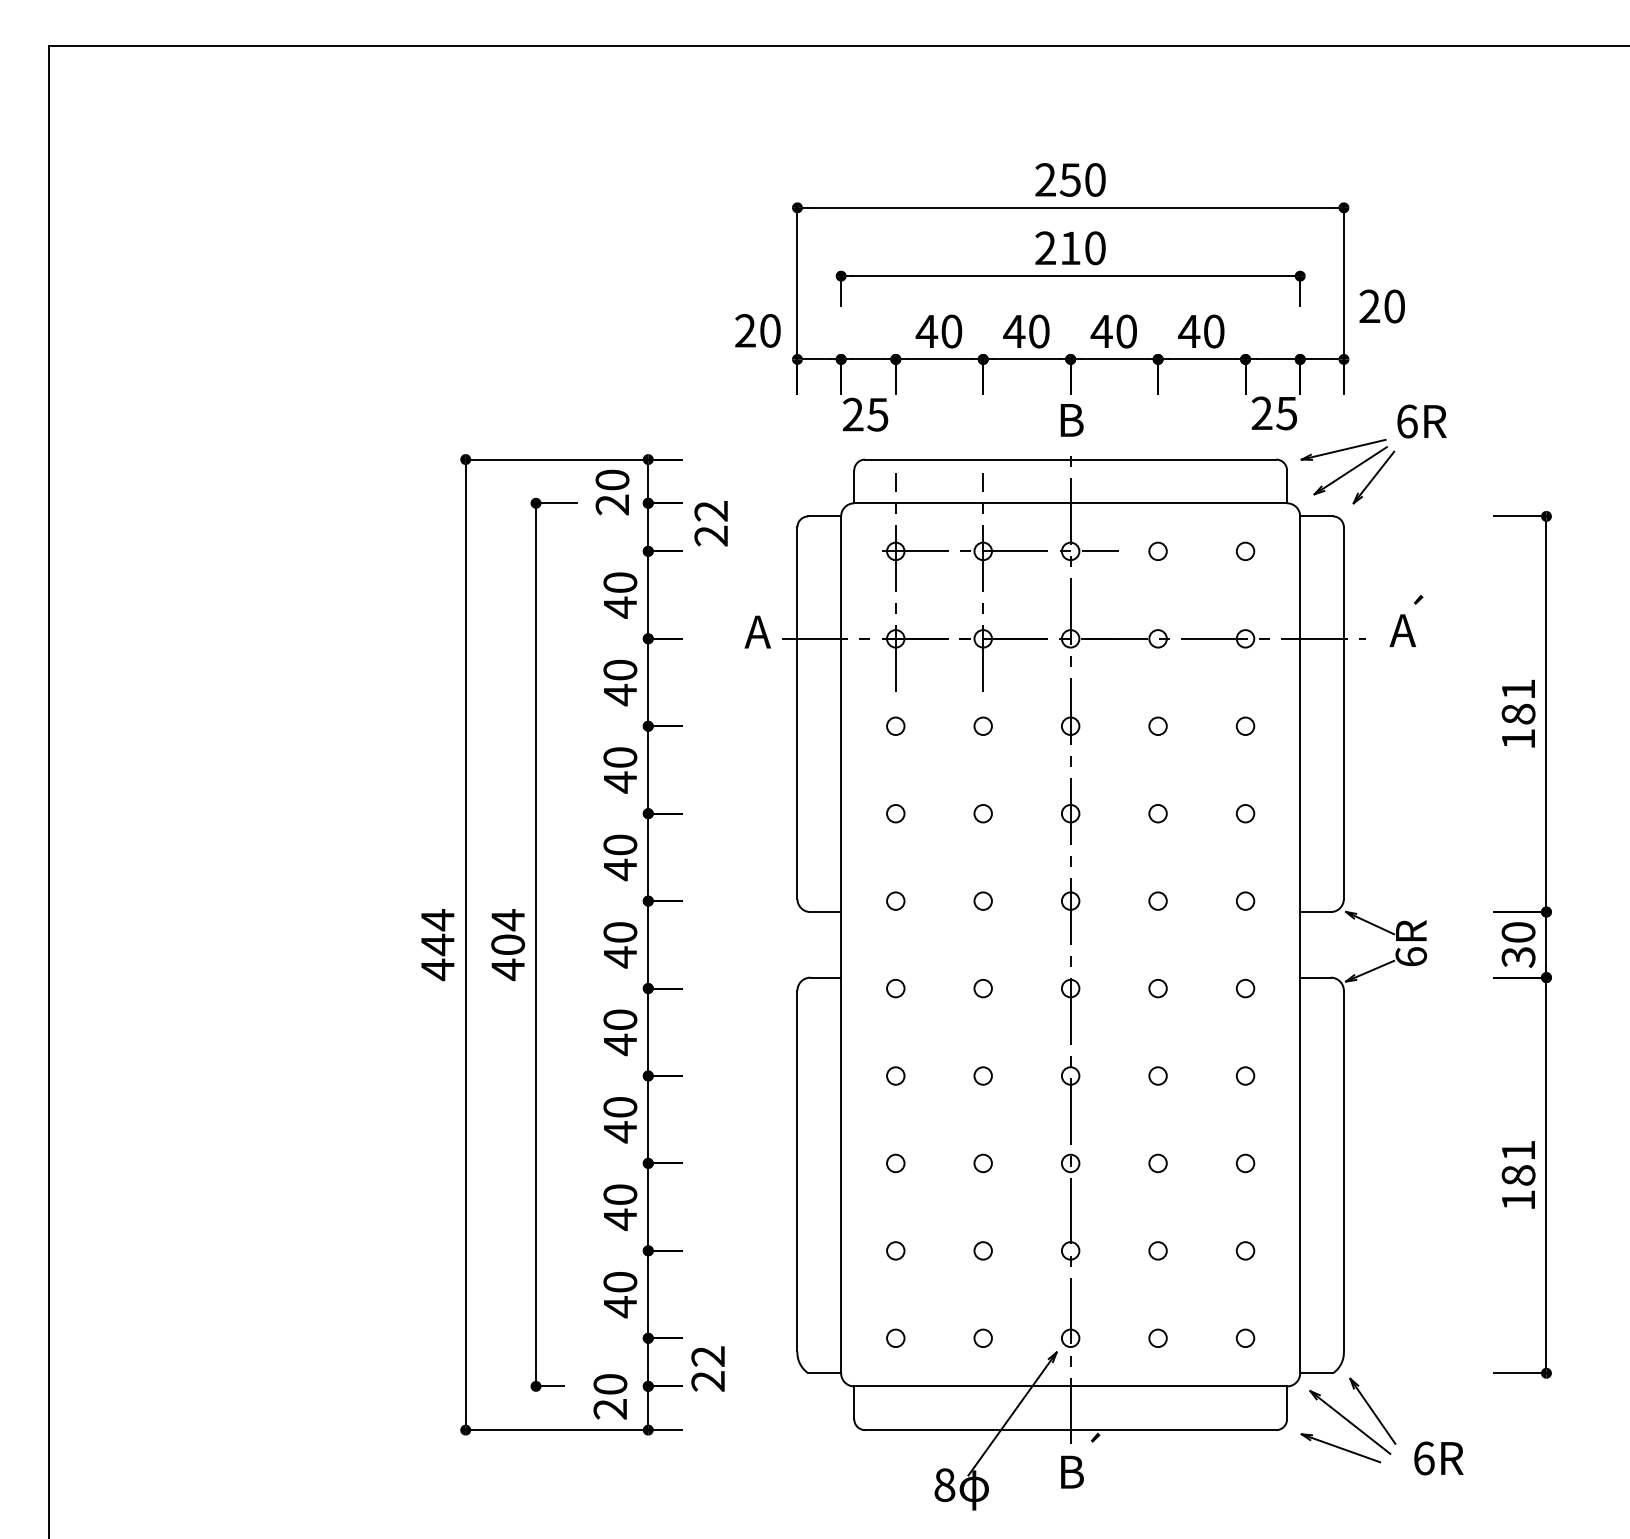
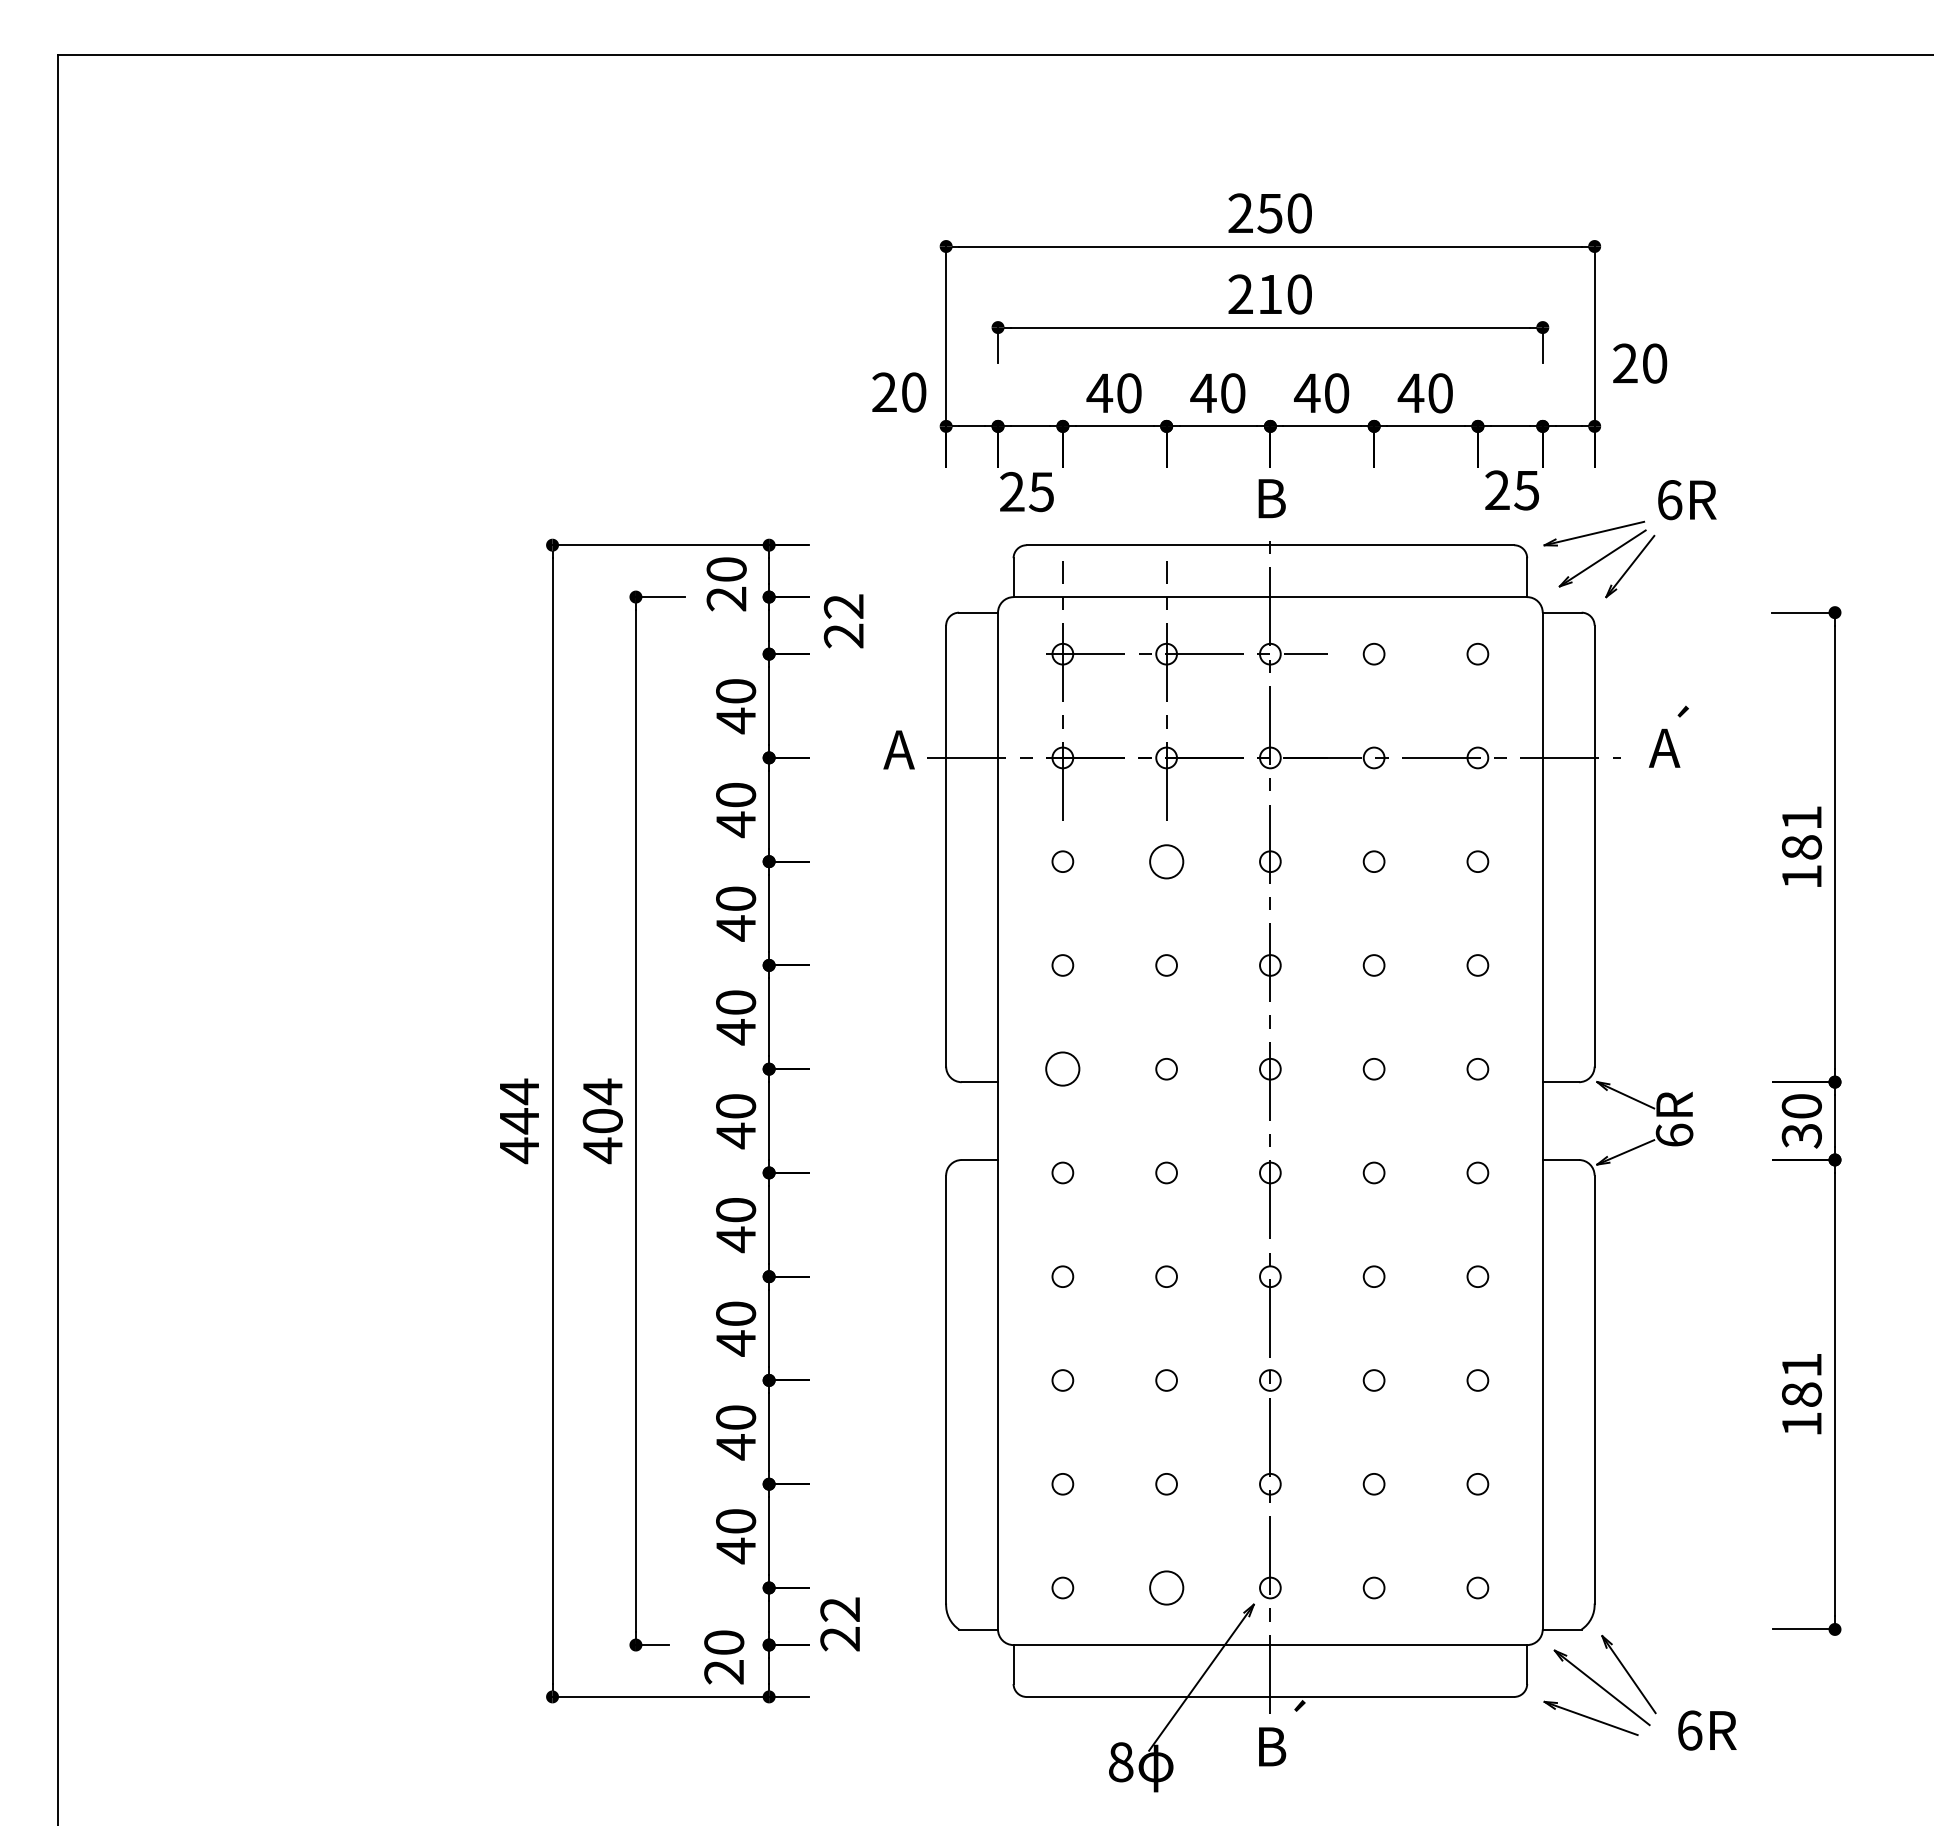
circle: (983, 726) -> (1166, 861), size x1.6
circle: (895, 901) -> (1062, 1069), size x1.6
circle: (983, 1337) -> (1166, 1587), size x1.6

